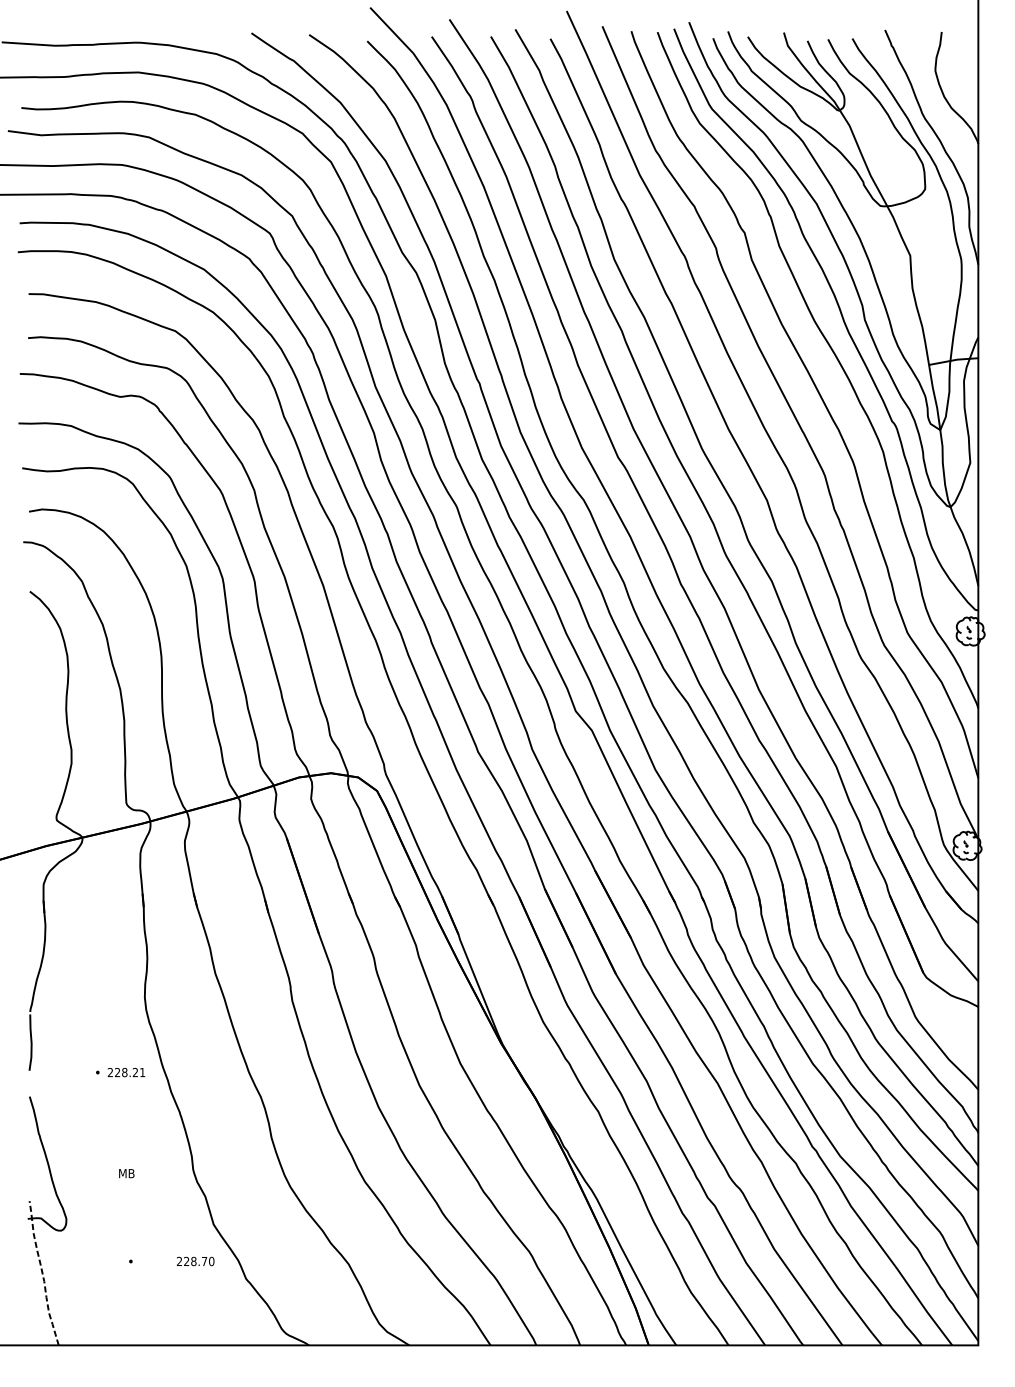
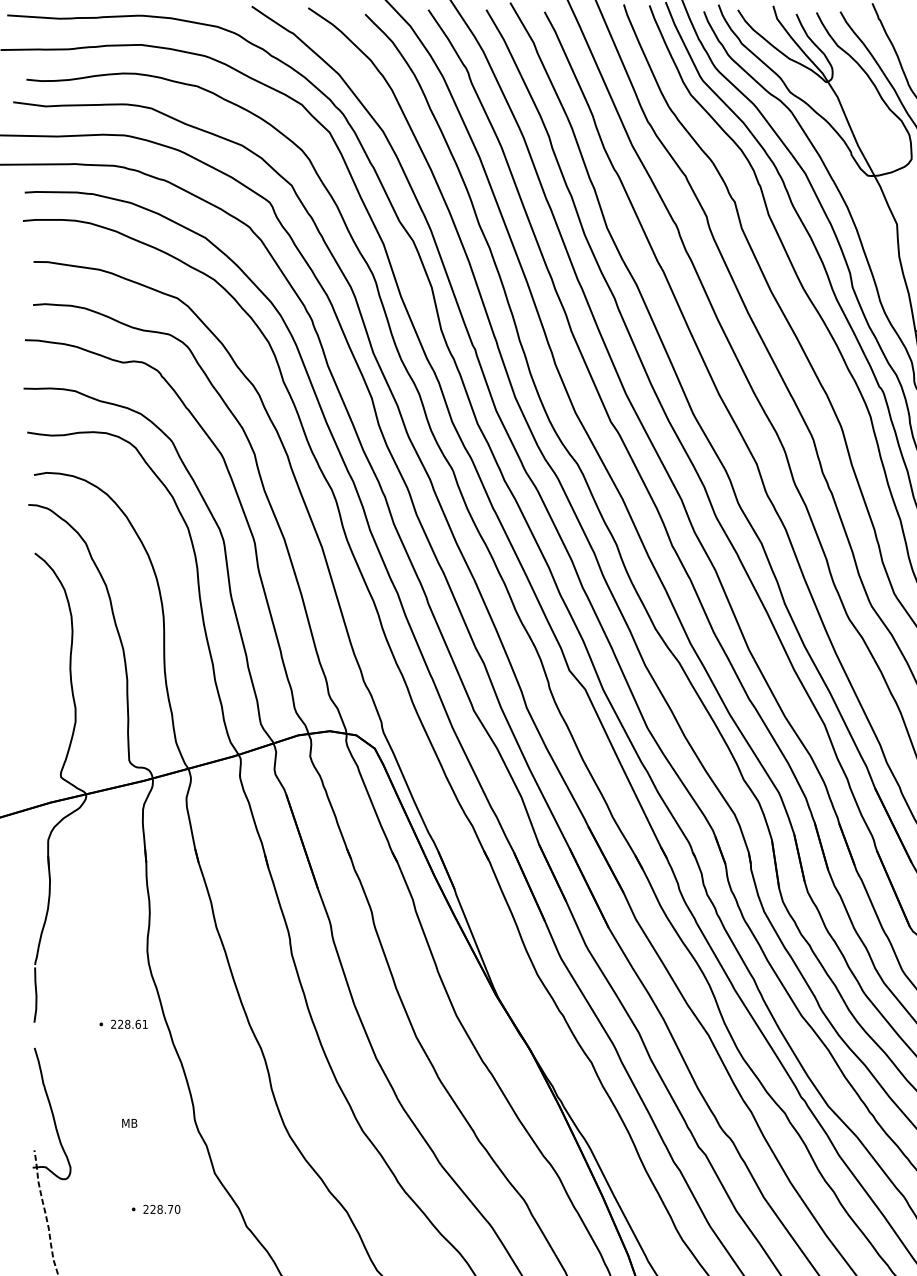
text: (135, 1072) -> (138, 1024), 228.21 -> 228.61
text: (195, 1261) -> (161, 1209), moved

